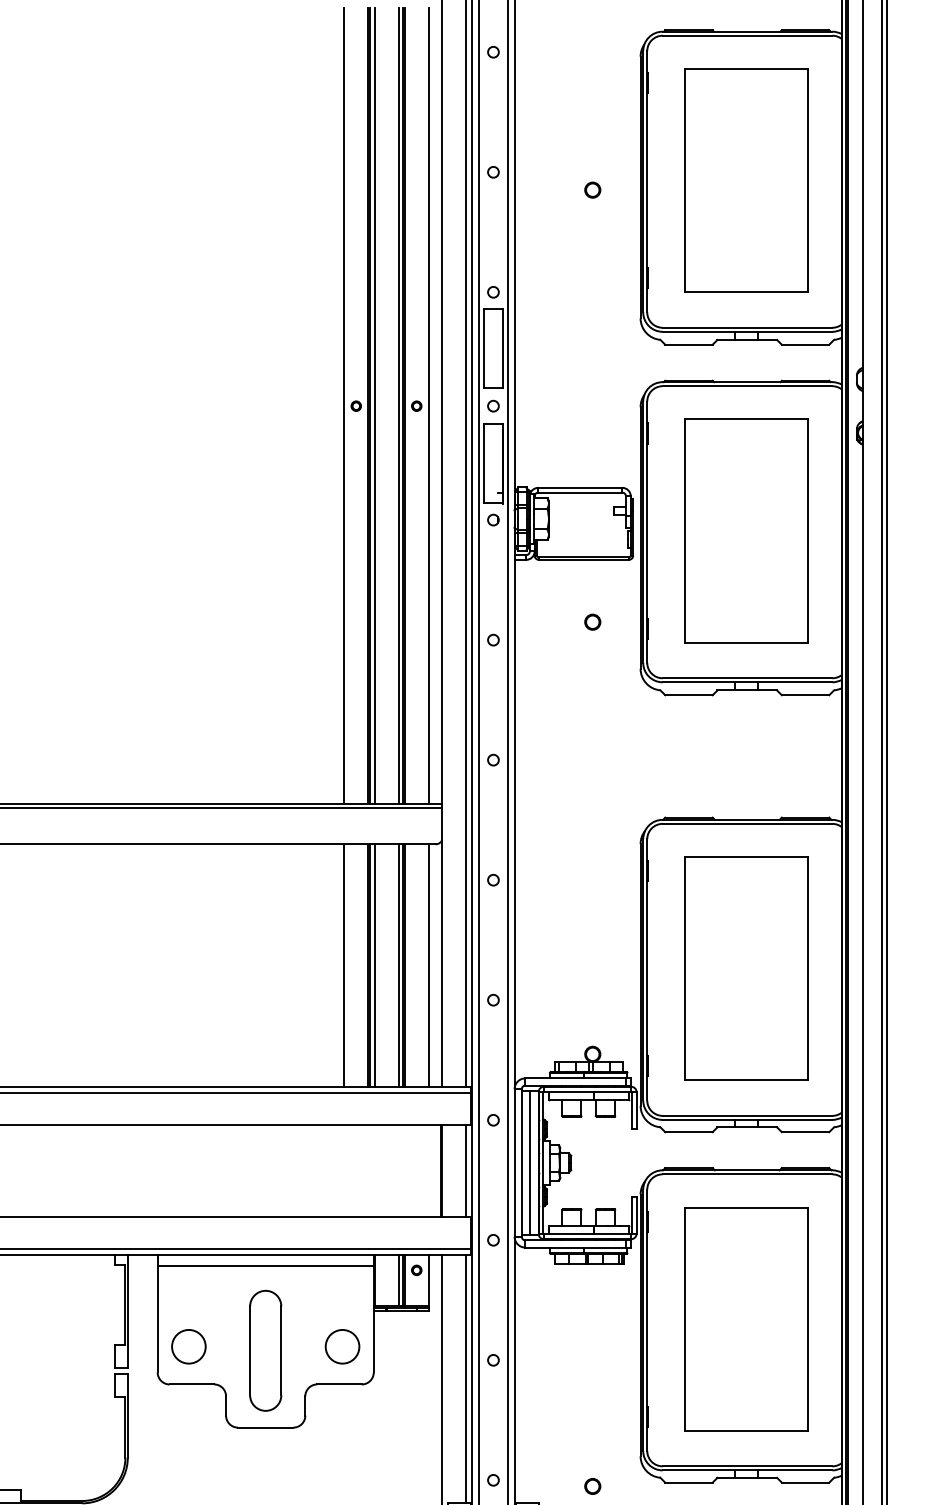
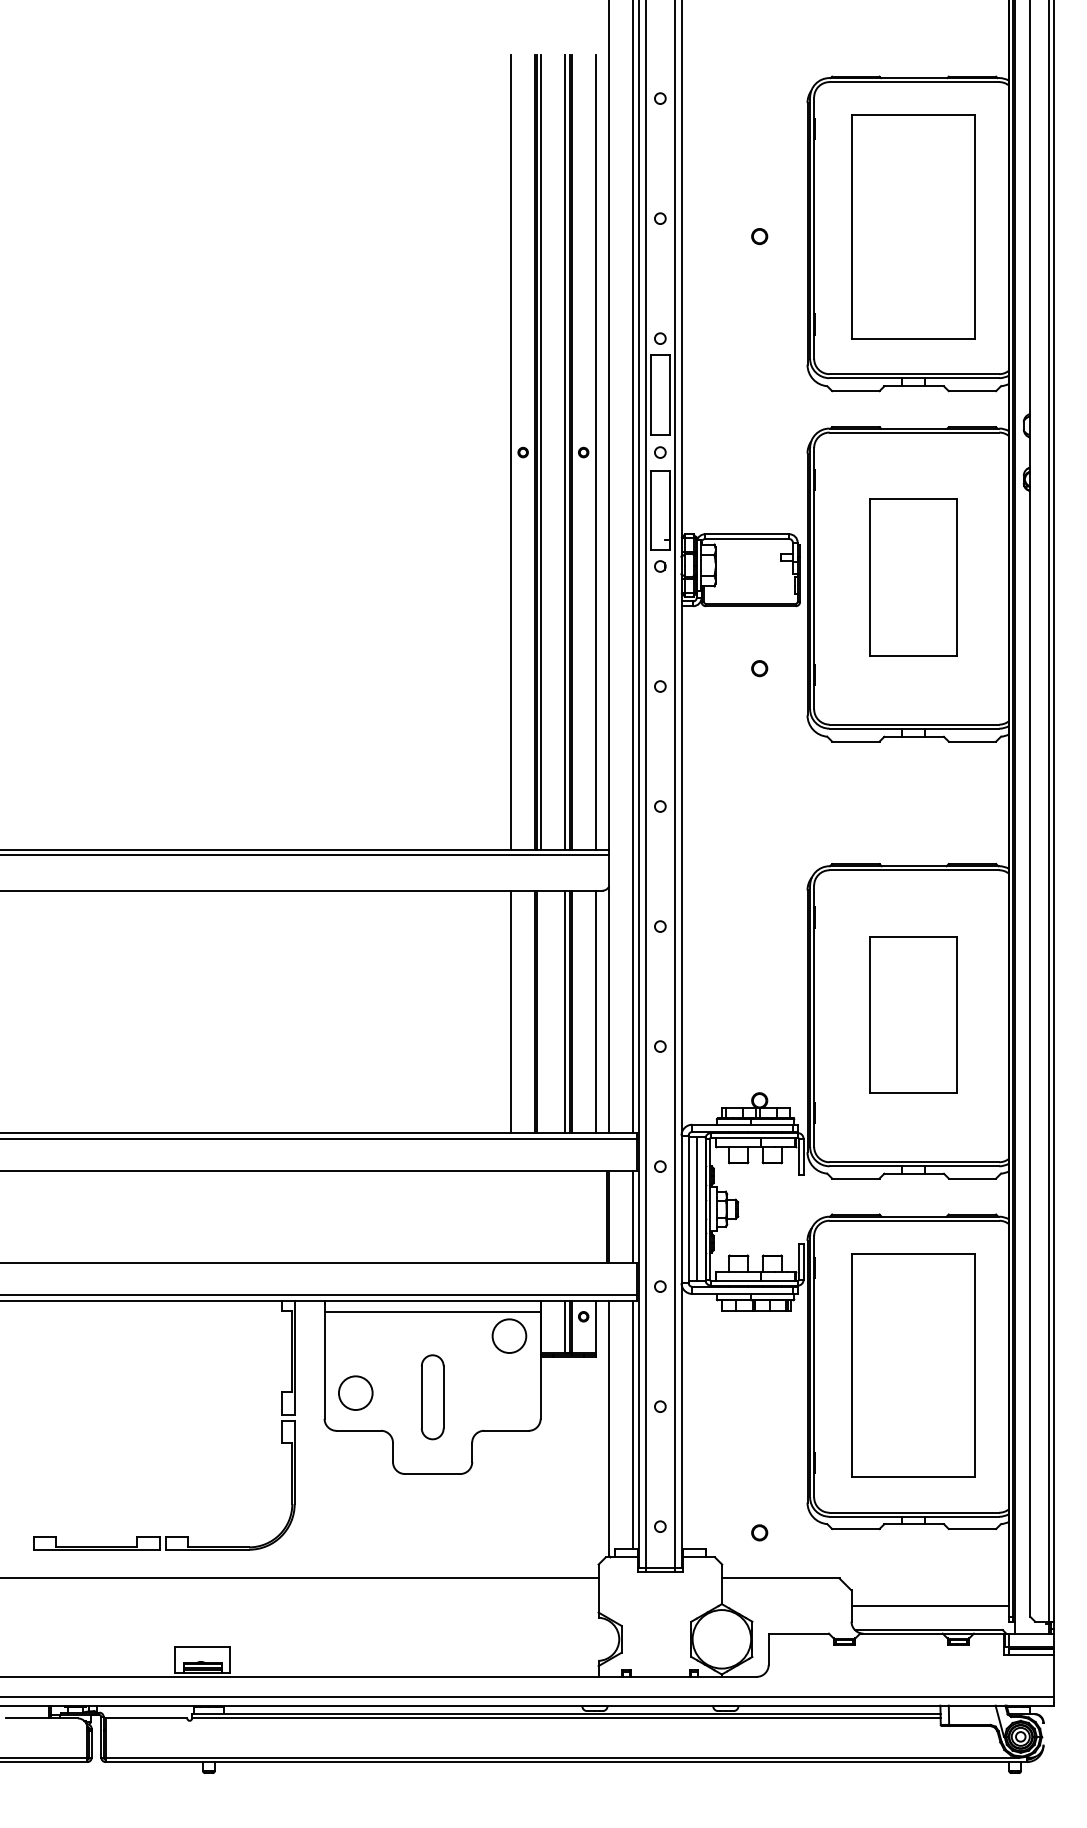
part: (746, 531) -> (913, 577), size x0.7
line: (374, 965) -> (541, 1011), removed
part: (746, 968) -> (913, 1014), size x0.7
circle: (342, 1346) -> (509, 1335), moved
part: (265, 1351) -> (432, 1397), size x0.7

